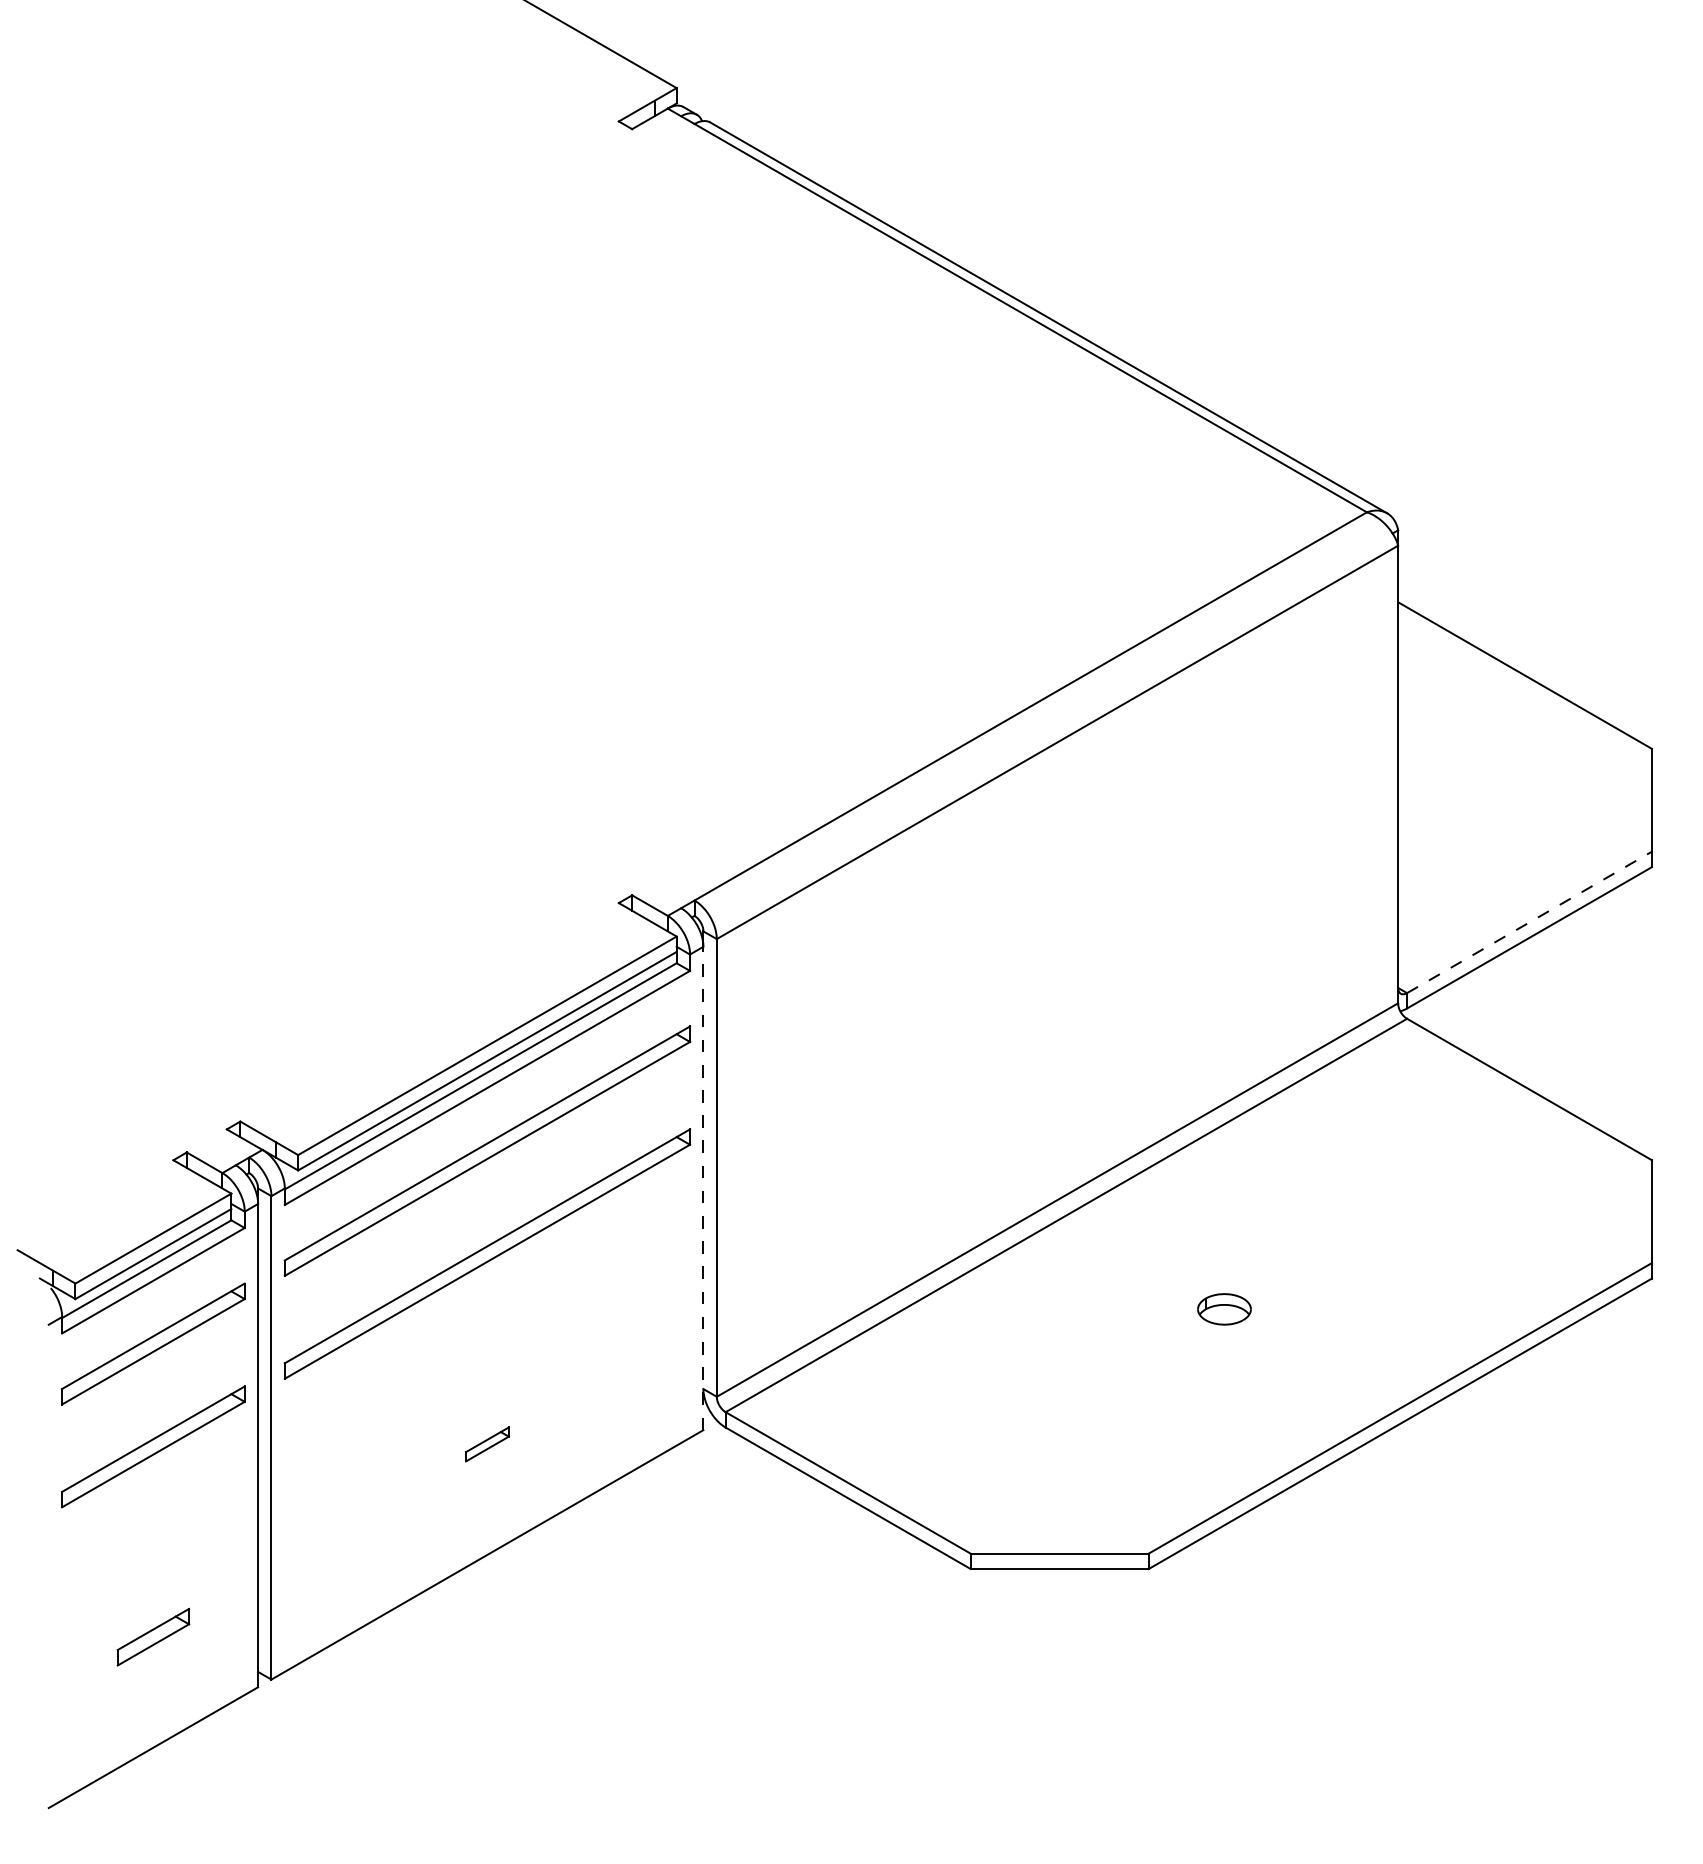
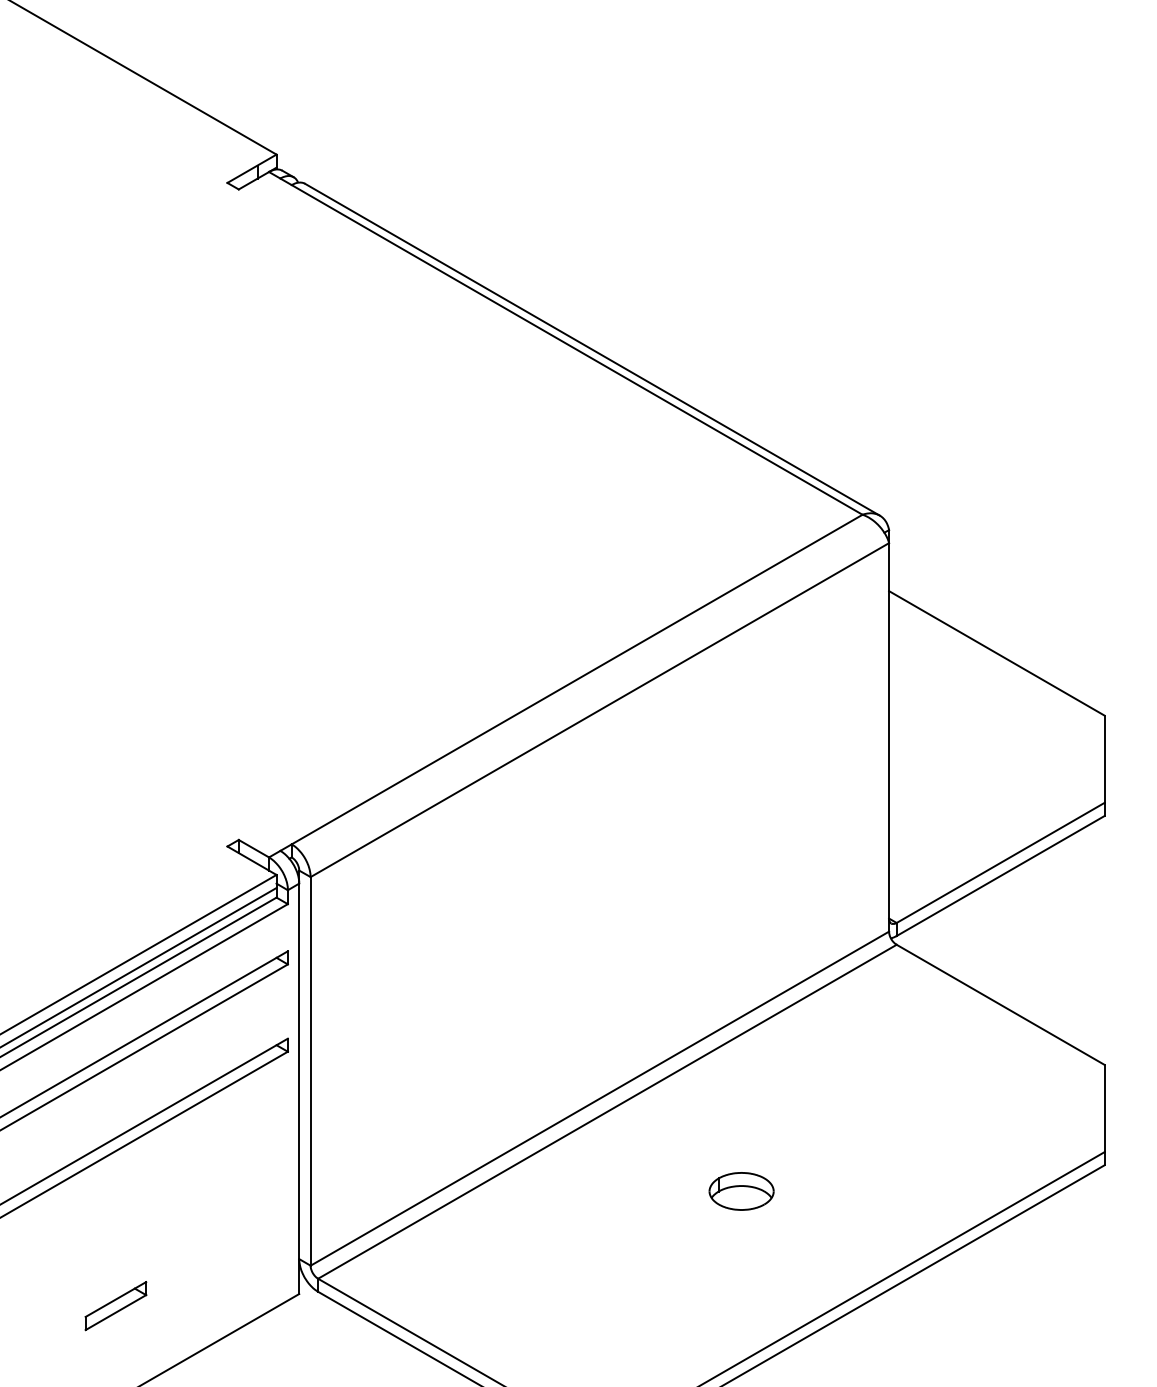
line: (1529, 922) -> (1000, 863), dashed -> solid
line: (703, 1188) -> (299, 1088), dashed -> solid
part: (1224, 1309) -> (741, 1191), size x1.43
part: (487, 1444) -> (115, 1306), size x1.67

